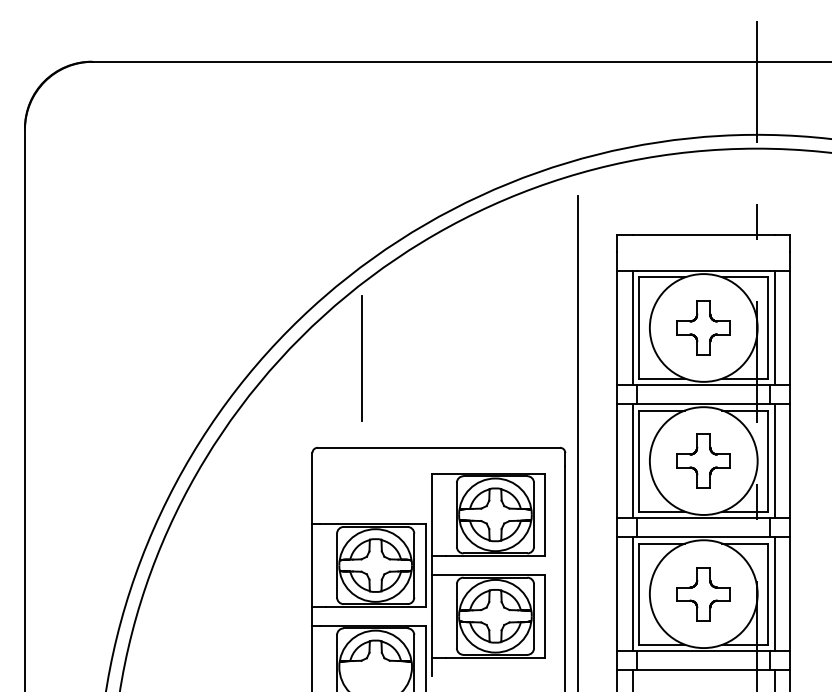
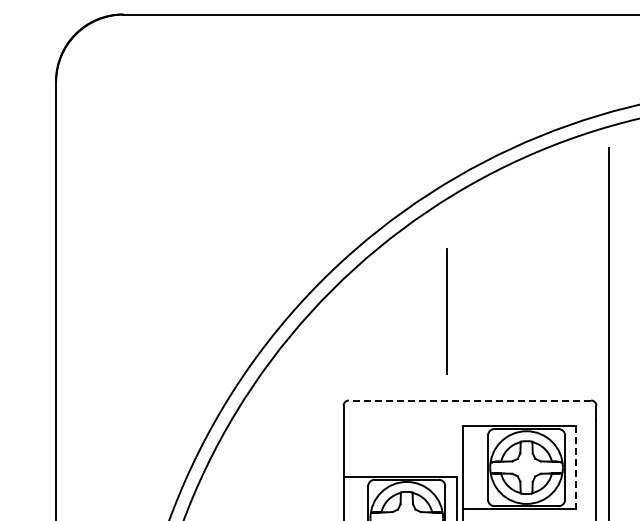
line: (361, 358) -> (446, 311), moved
line: (438, 447) -> (469, 400), solid -> dashed
line: (545, 515) -> (576, 468), solid -> dashed

